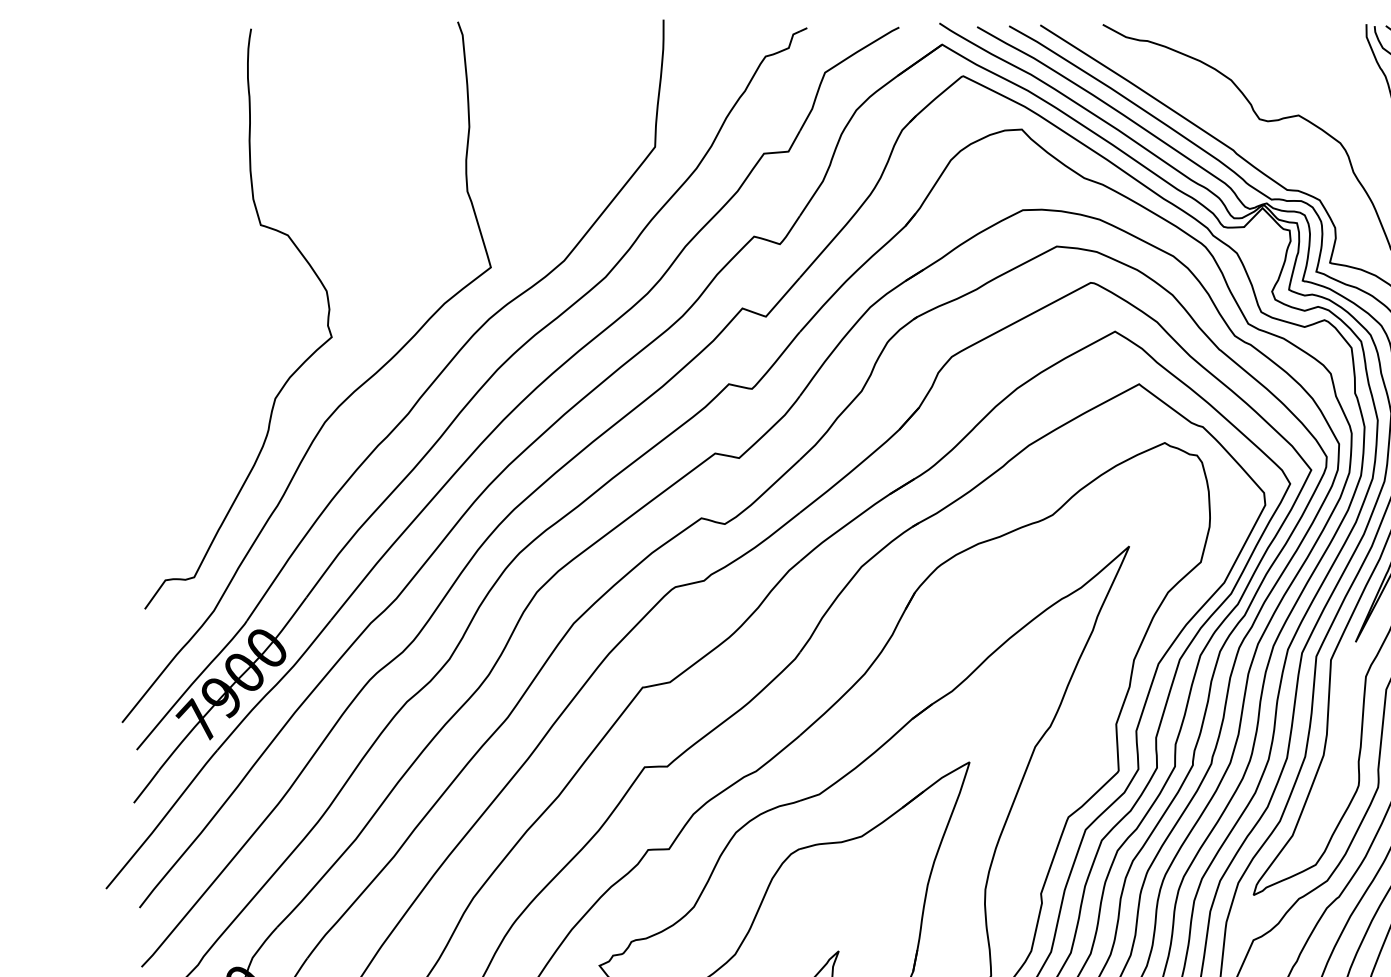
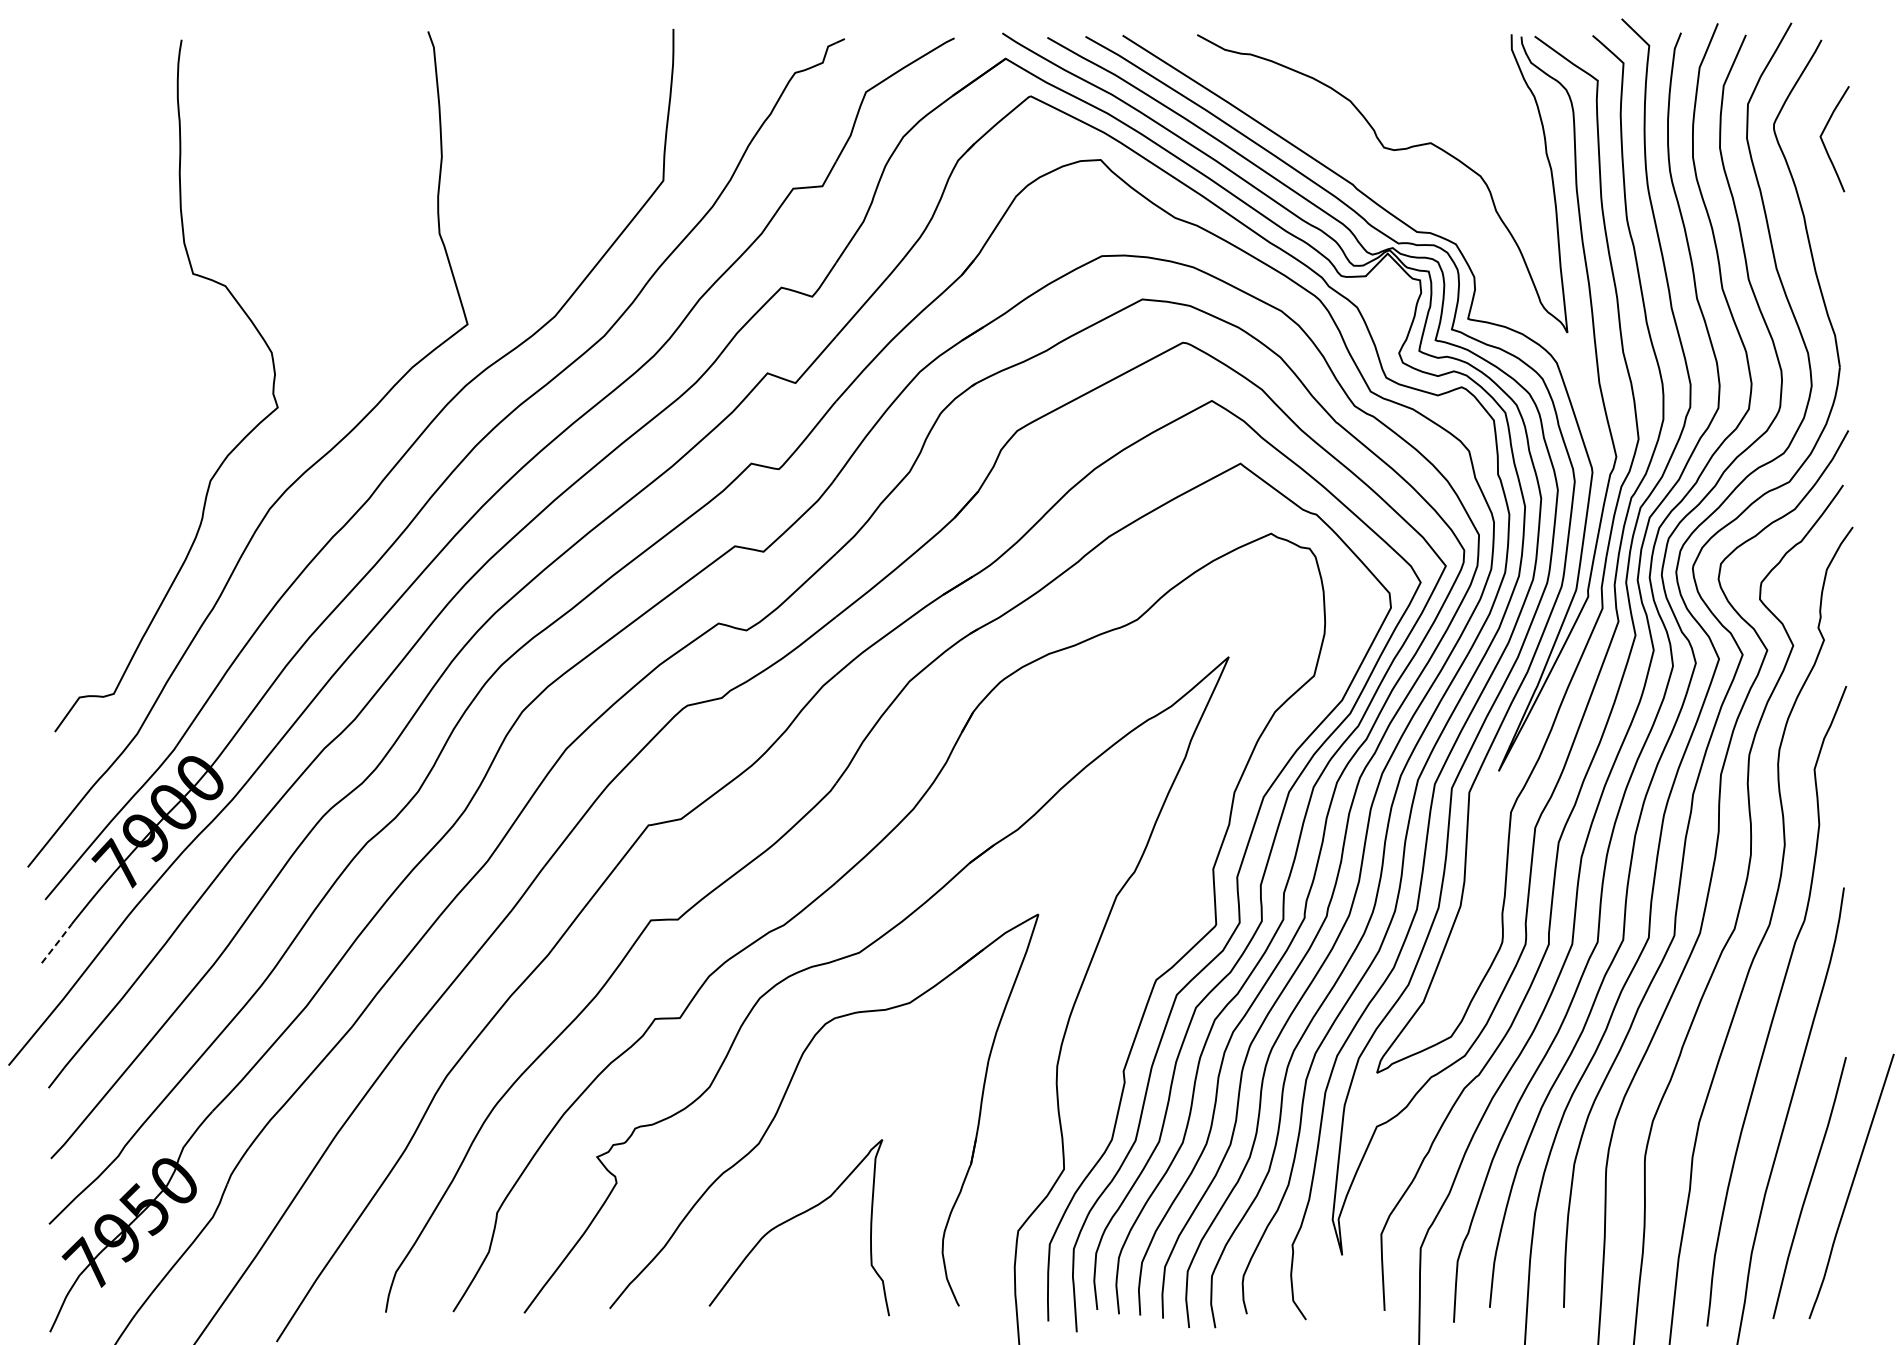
line: (147, 785) -> (57, 942), solid -> dashed

